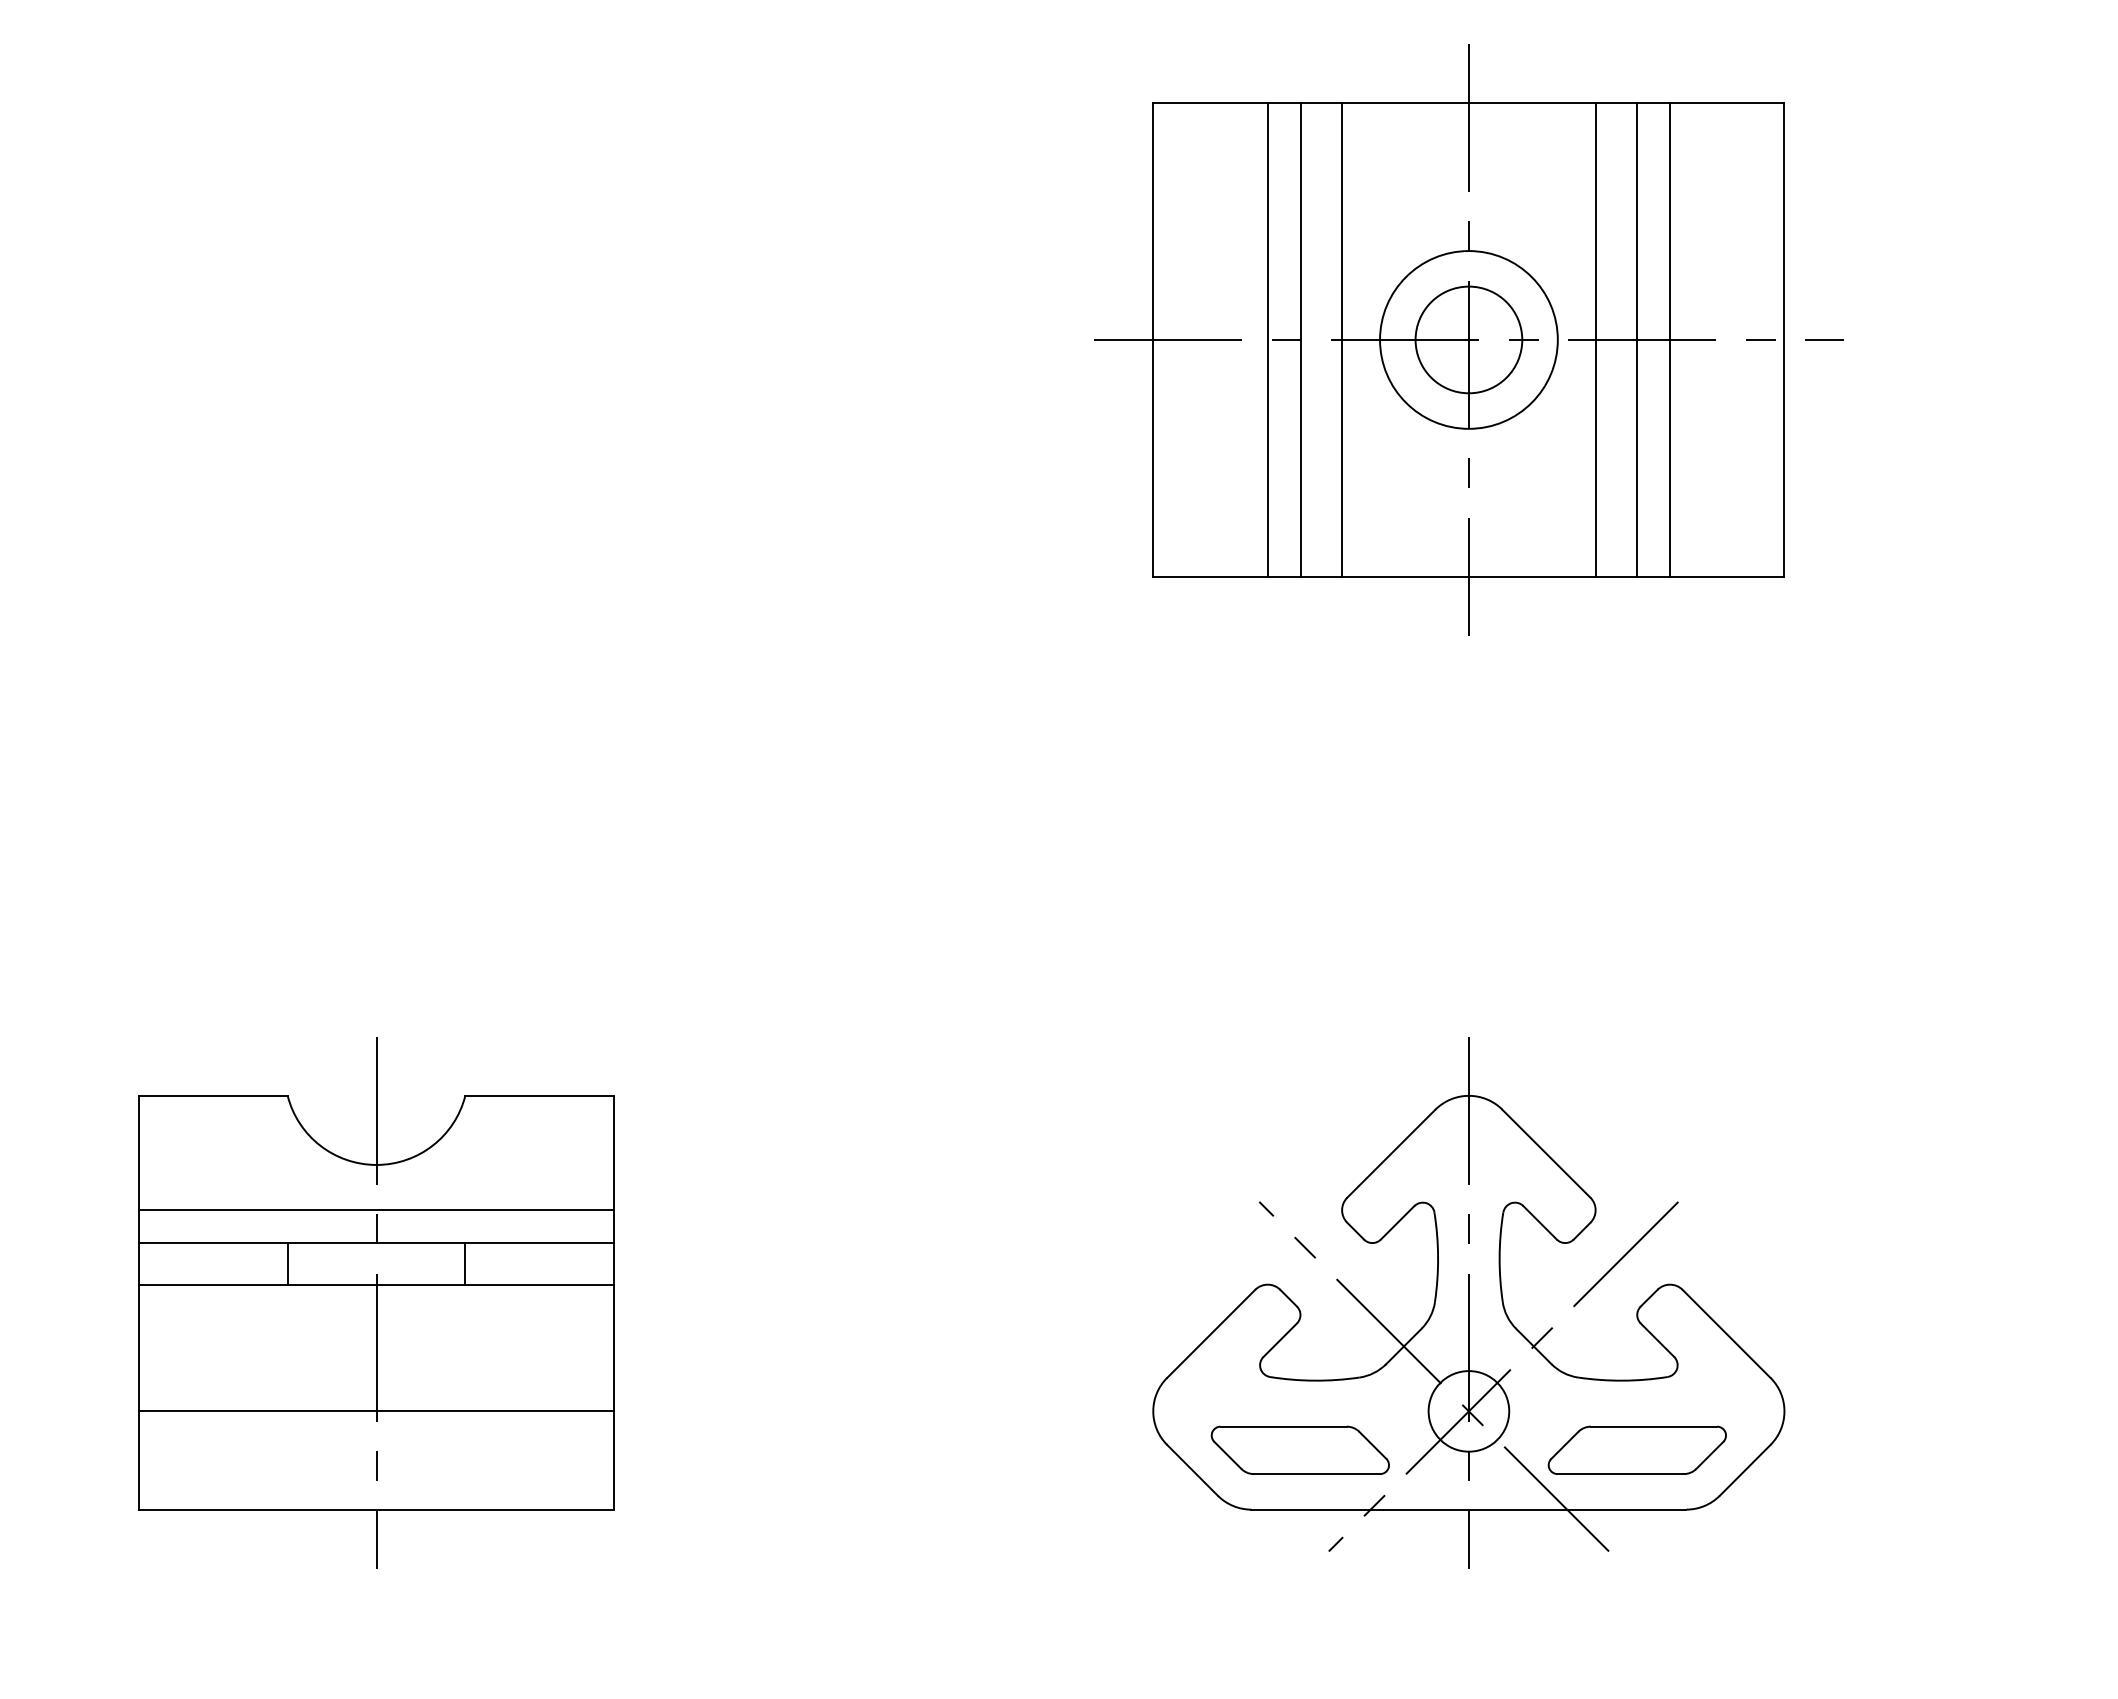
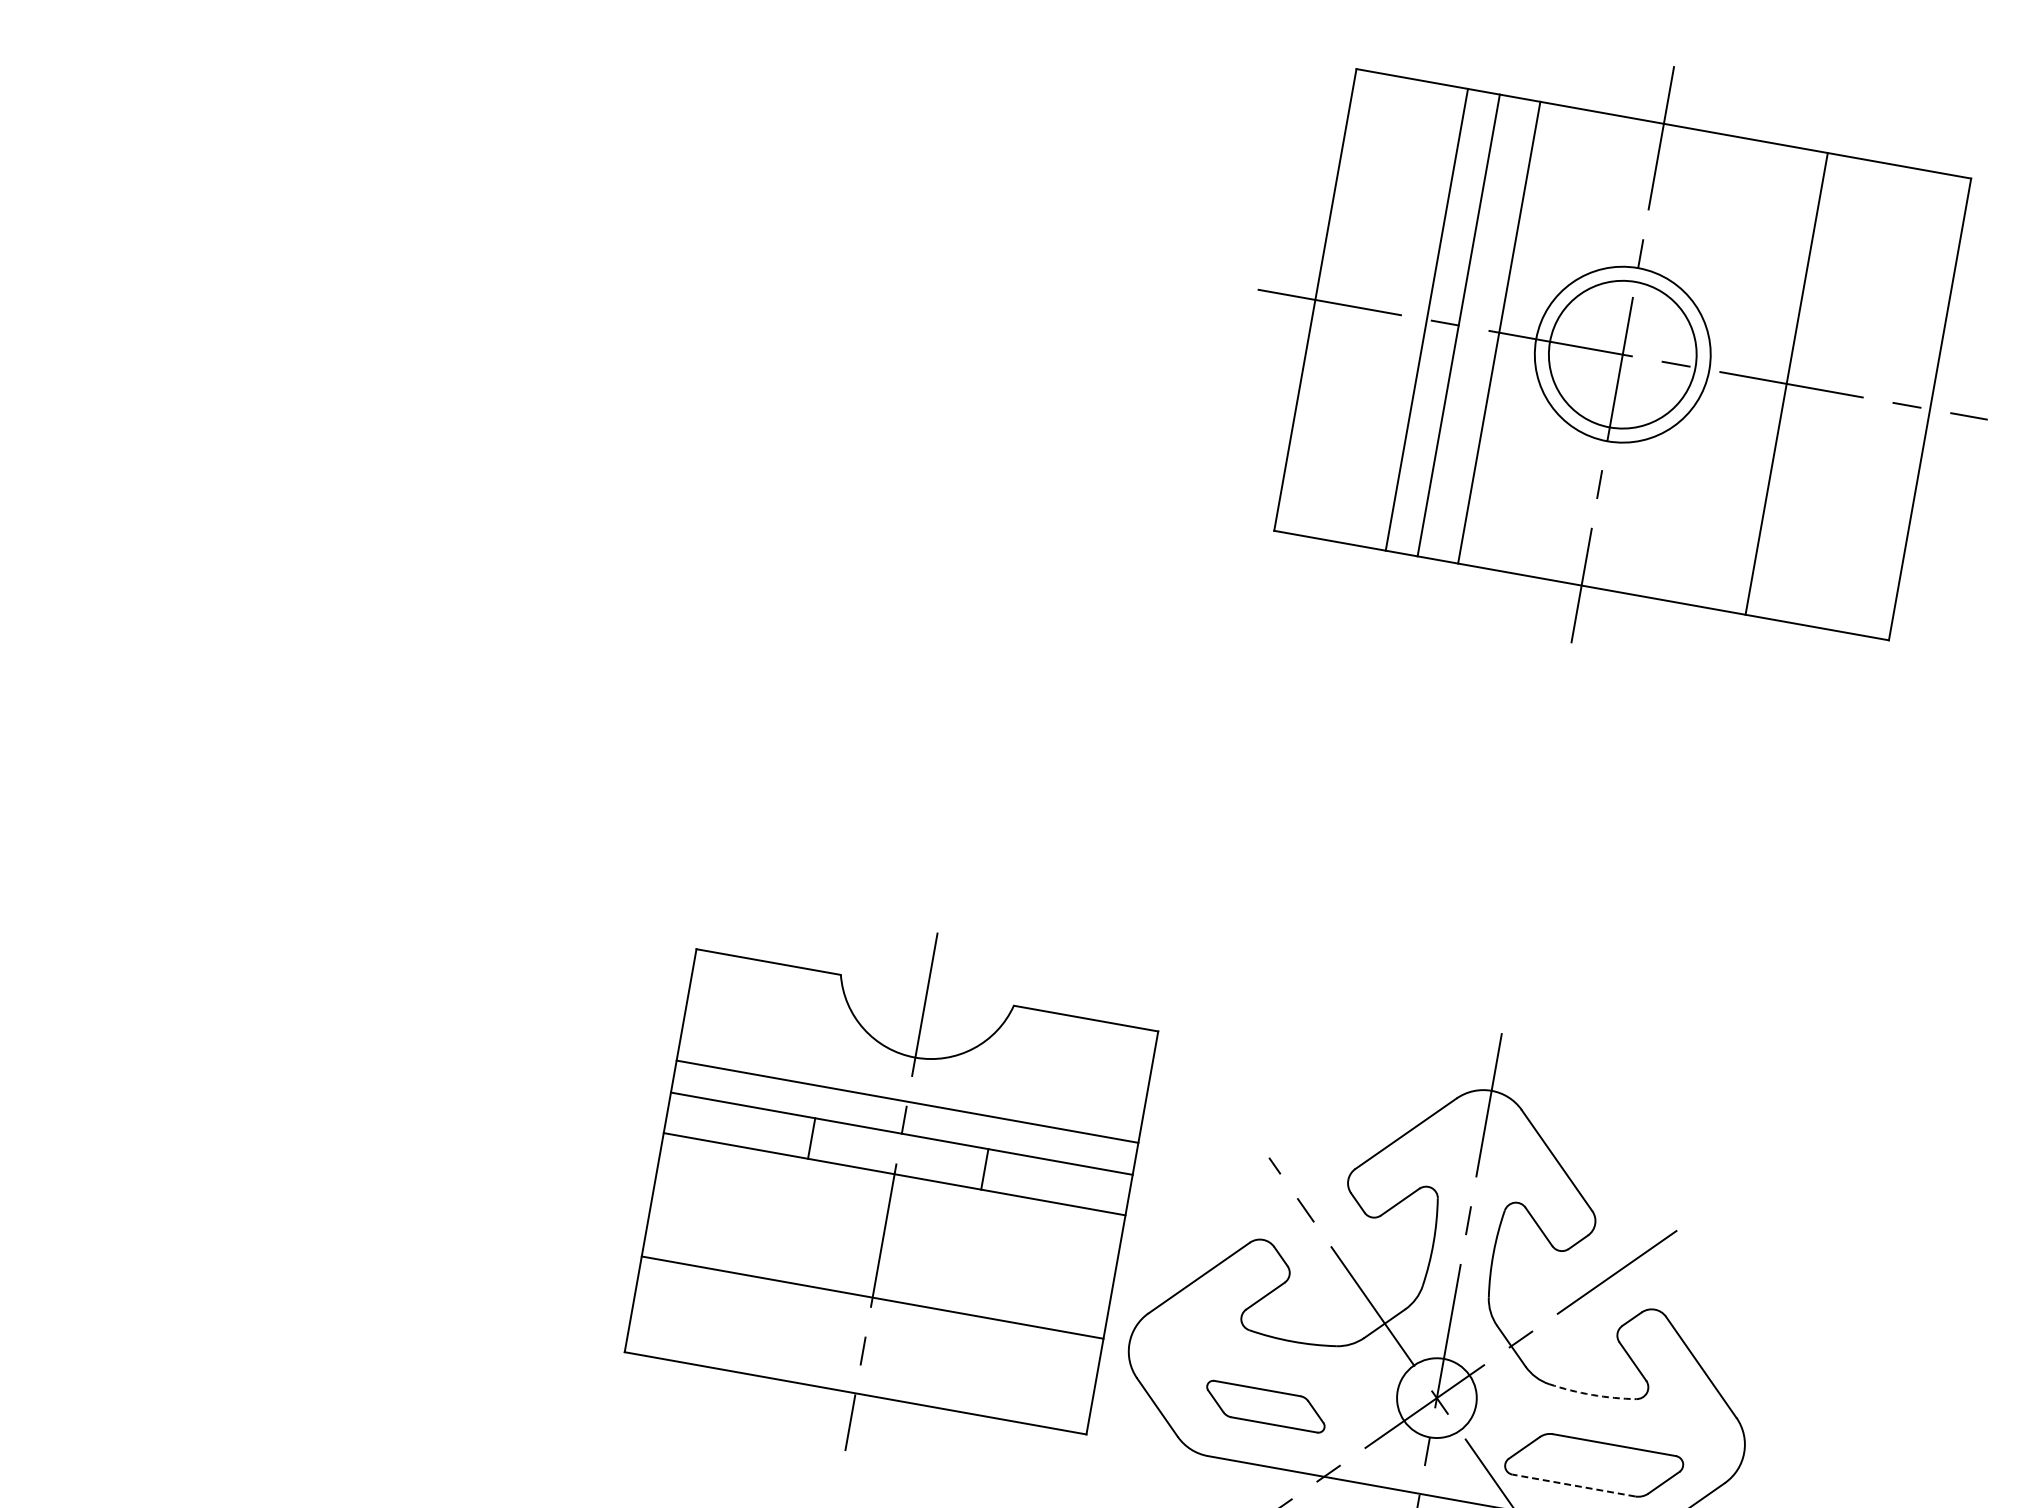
circle: (1468, 339) -> (1622, 354), size x1.4
line: (1595, 339) -> (1746, 376), removed
line: (1670, 339) -> (1819, 389), removed
part: (376, 1302) -> (891, 1191), moved
arc: (1622, 1380) -> (1591, 1394), solid -> dashed
part: (1299, 1449) -> (1265, 1405), size x0.7
line: (1620, 1474) -> (1573, 1485), solid -> dashed

